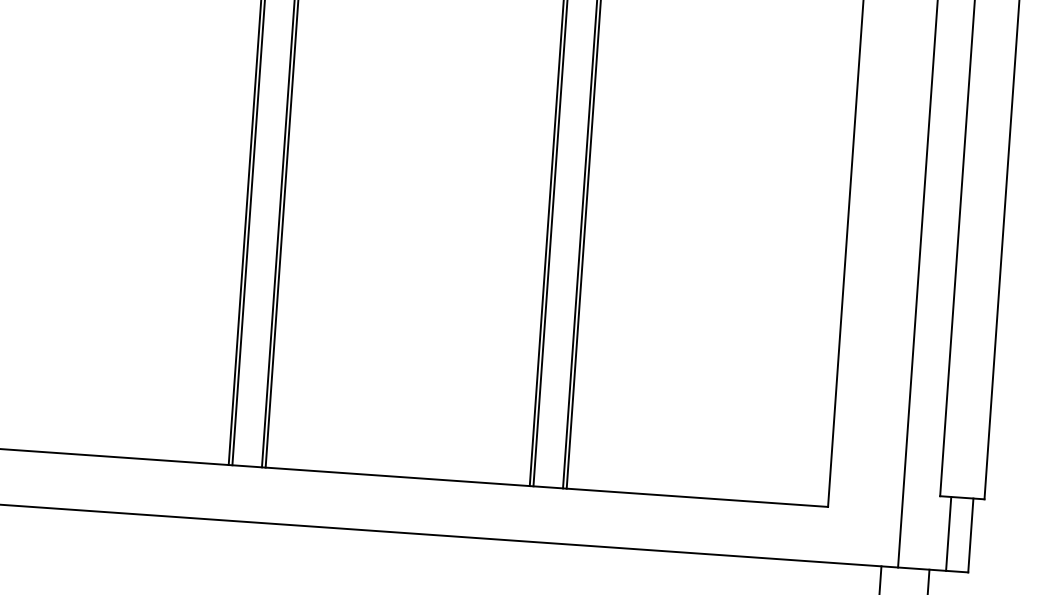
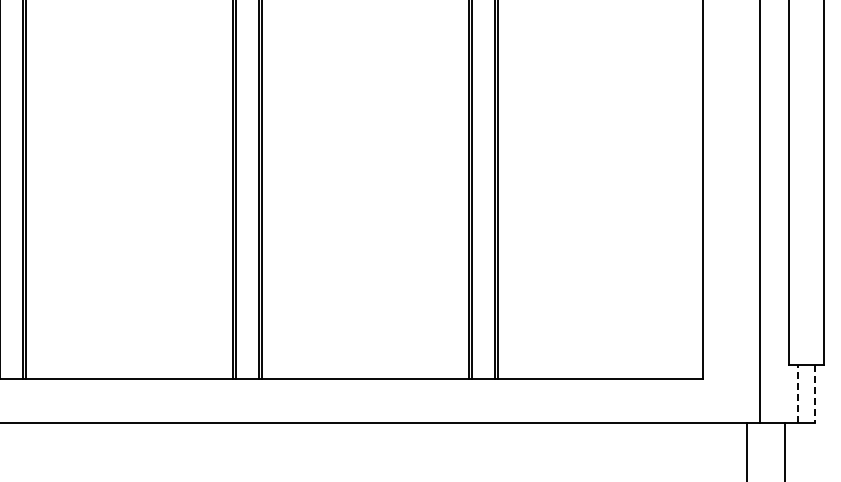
line: (949, 533) -> (798, 393), solid -> dashed
line: (970, 535) -> (815, 393), solid -> dashed

